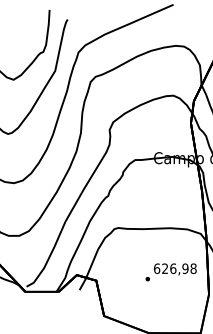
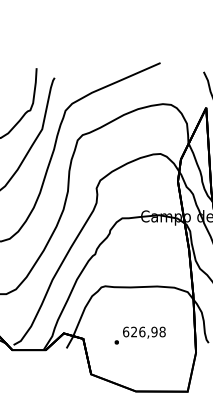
text: (170, 272) -> (139, 335), moved

